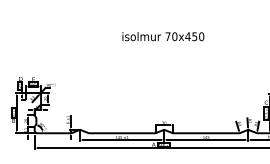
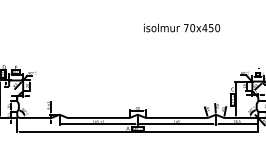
text: (163, 36) -> (182, 27), moved

